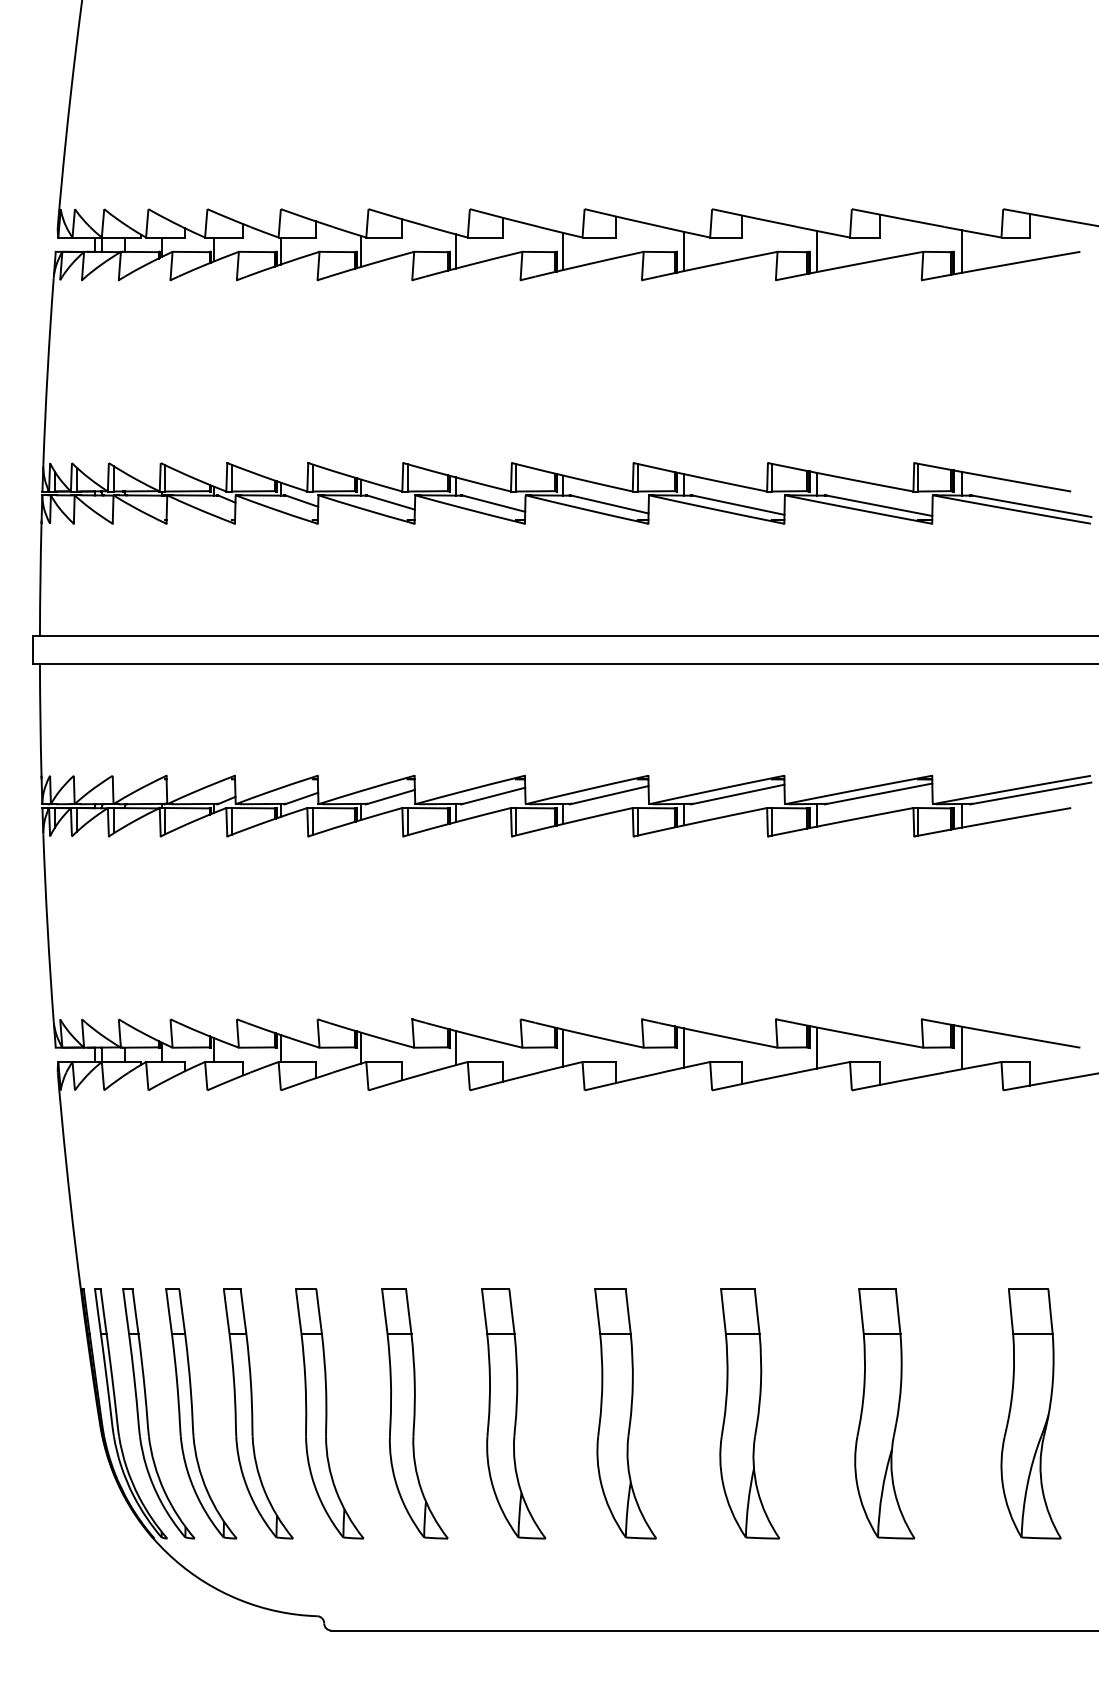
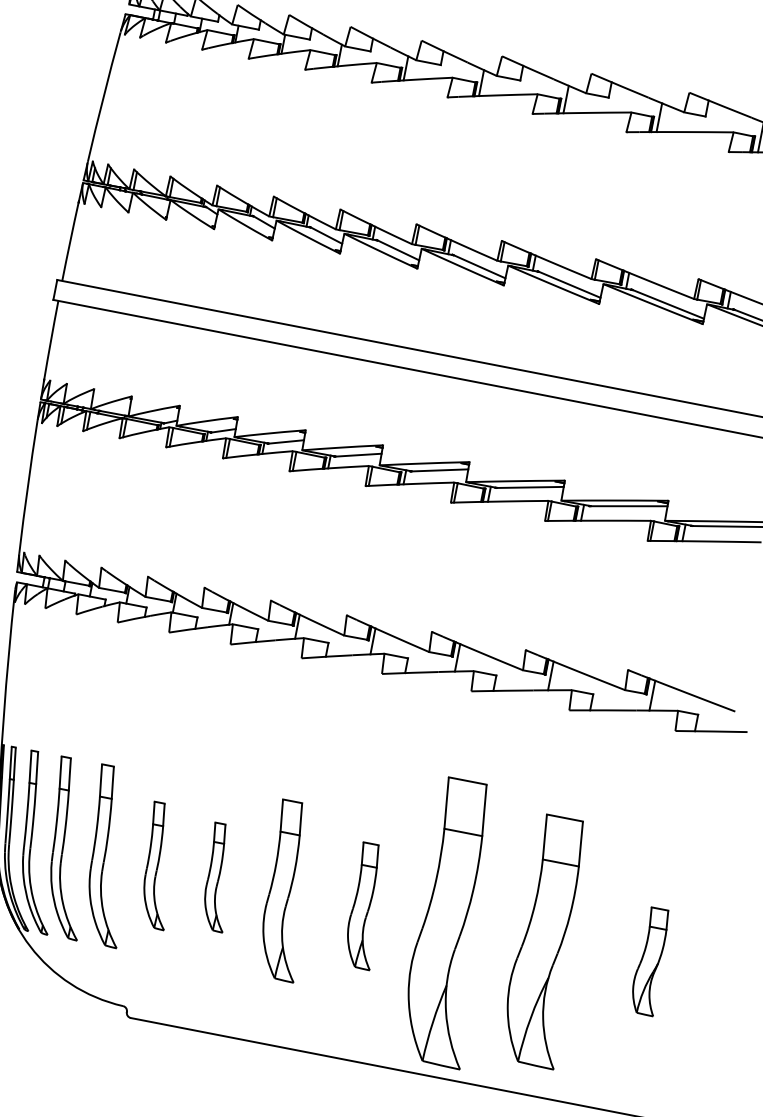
part: (329, 1413) -> (159, 865), size x0.7
part: (414, 1413) -> (218, 877), size x0.6
part: (625, 1413) -> (366, 905), size x0.7
part: (749, 1413) -> (453, 922), size x1.6
part: (884, 1413) -> (548, 941), size x1.4
part: (1030, 1413) -> (650, 961), size x0.6

